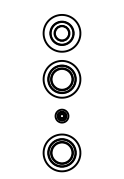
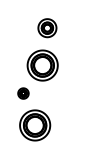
part: (61, 33) -> (47, 28), size x0.6
part: (61, 115) -> (23, 93), moved

